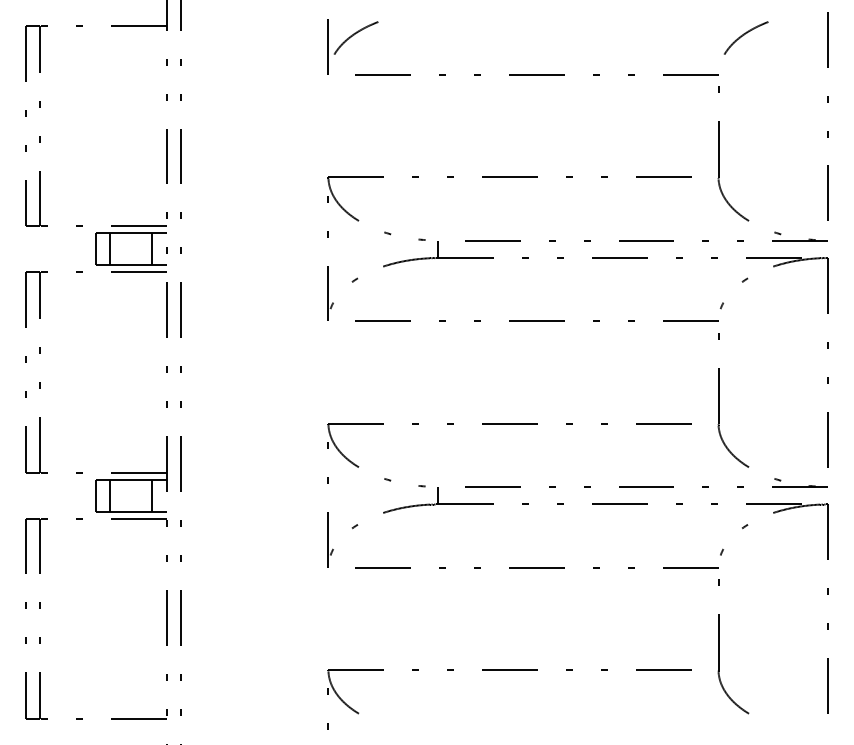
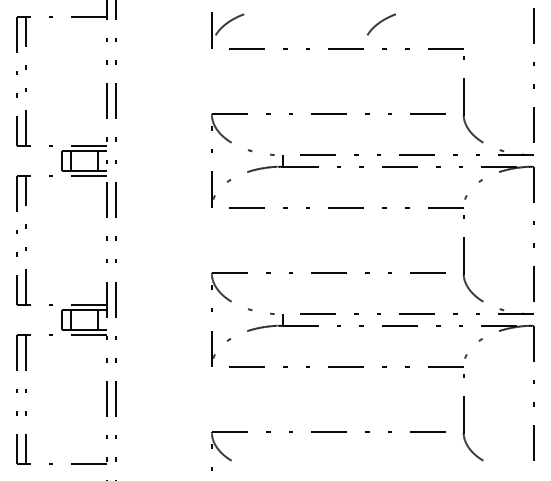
curve: (744, 36) -> (380, 23), moved

